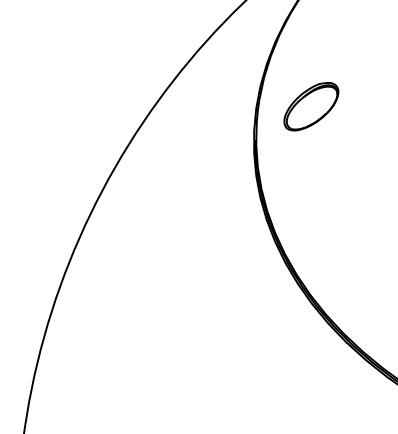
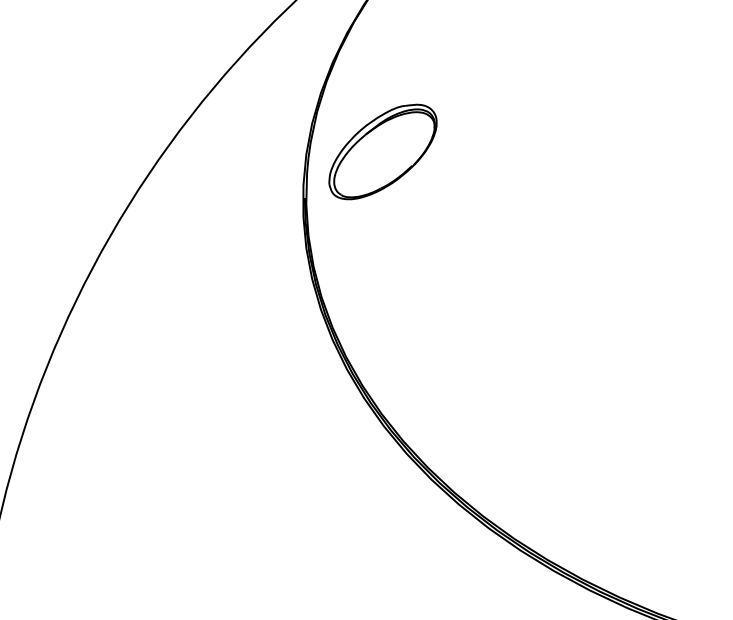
part: (311, 106) -> (382, 151), size x1.43

